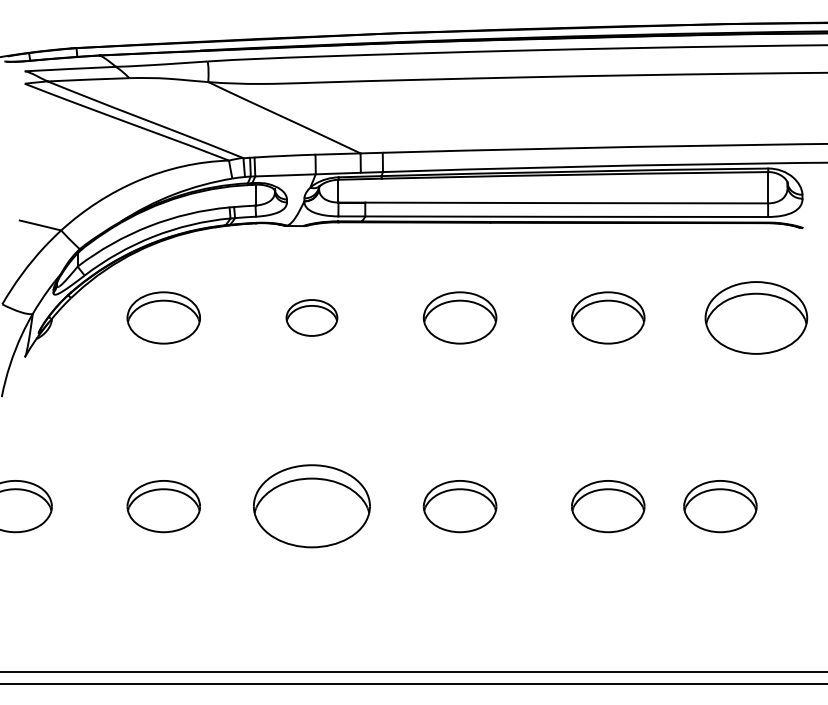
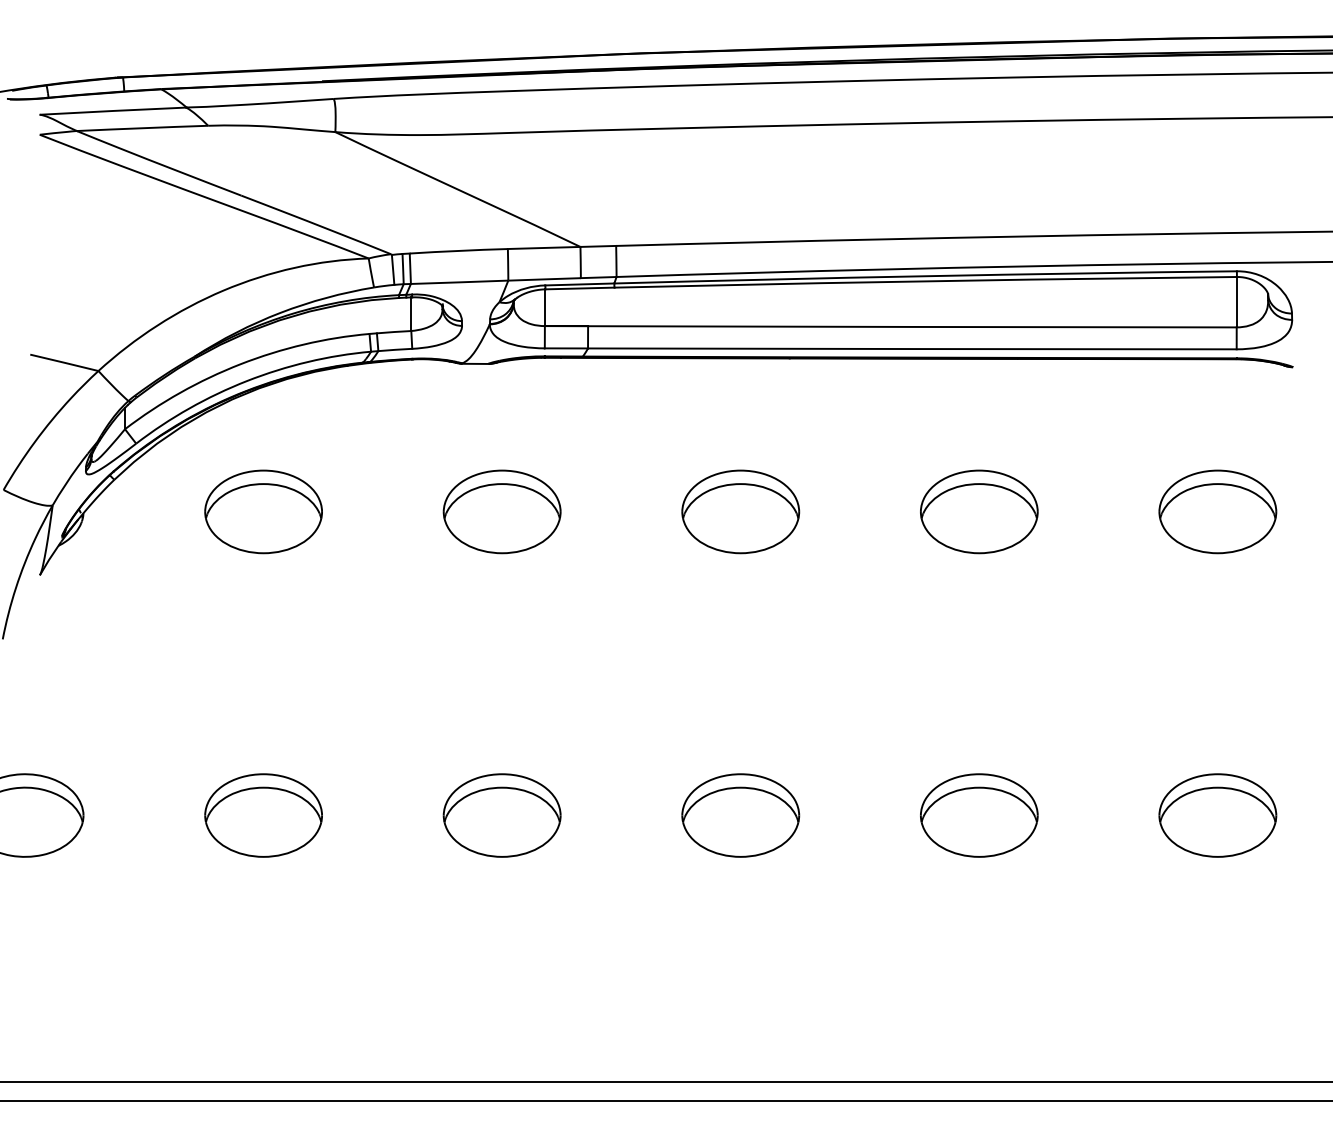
part: (311, 317) -> (501, 511), size x1.43
part: (756, 317) -> (1217, 511), size x0.71
part: (311, 506) -> (501, 815), size x0.62
part: (720, 506) -> (1217, 815), moved

